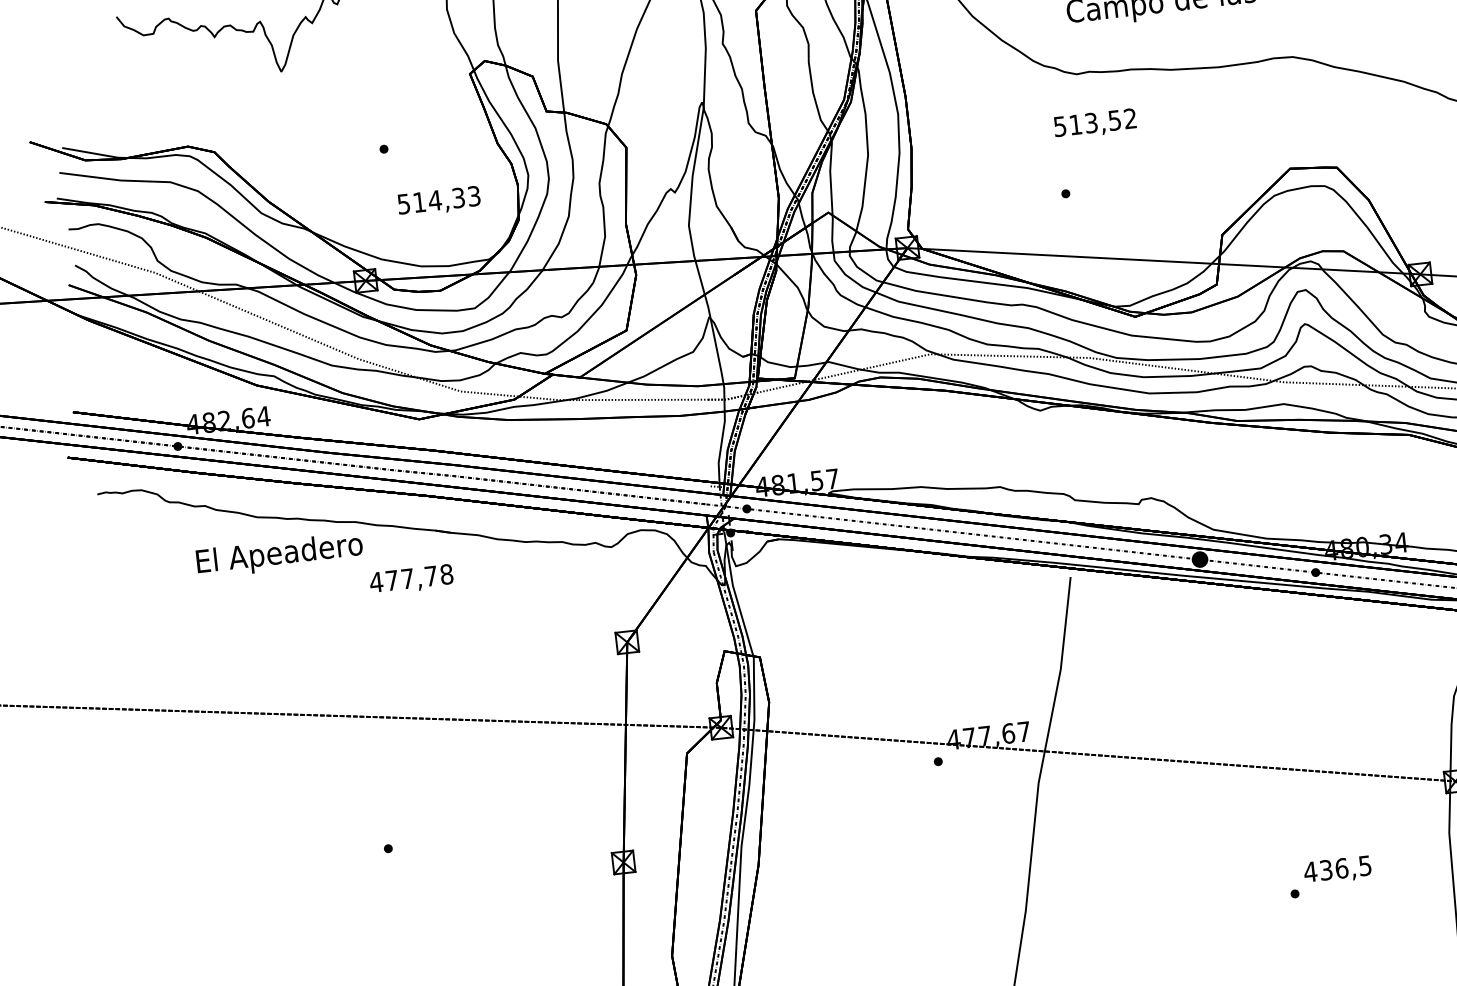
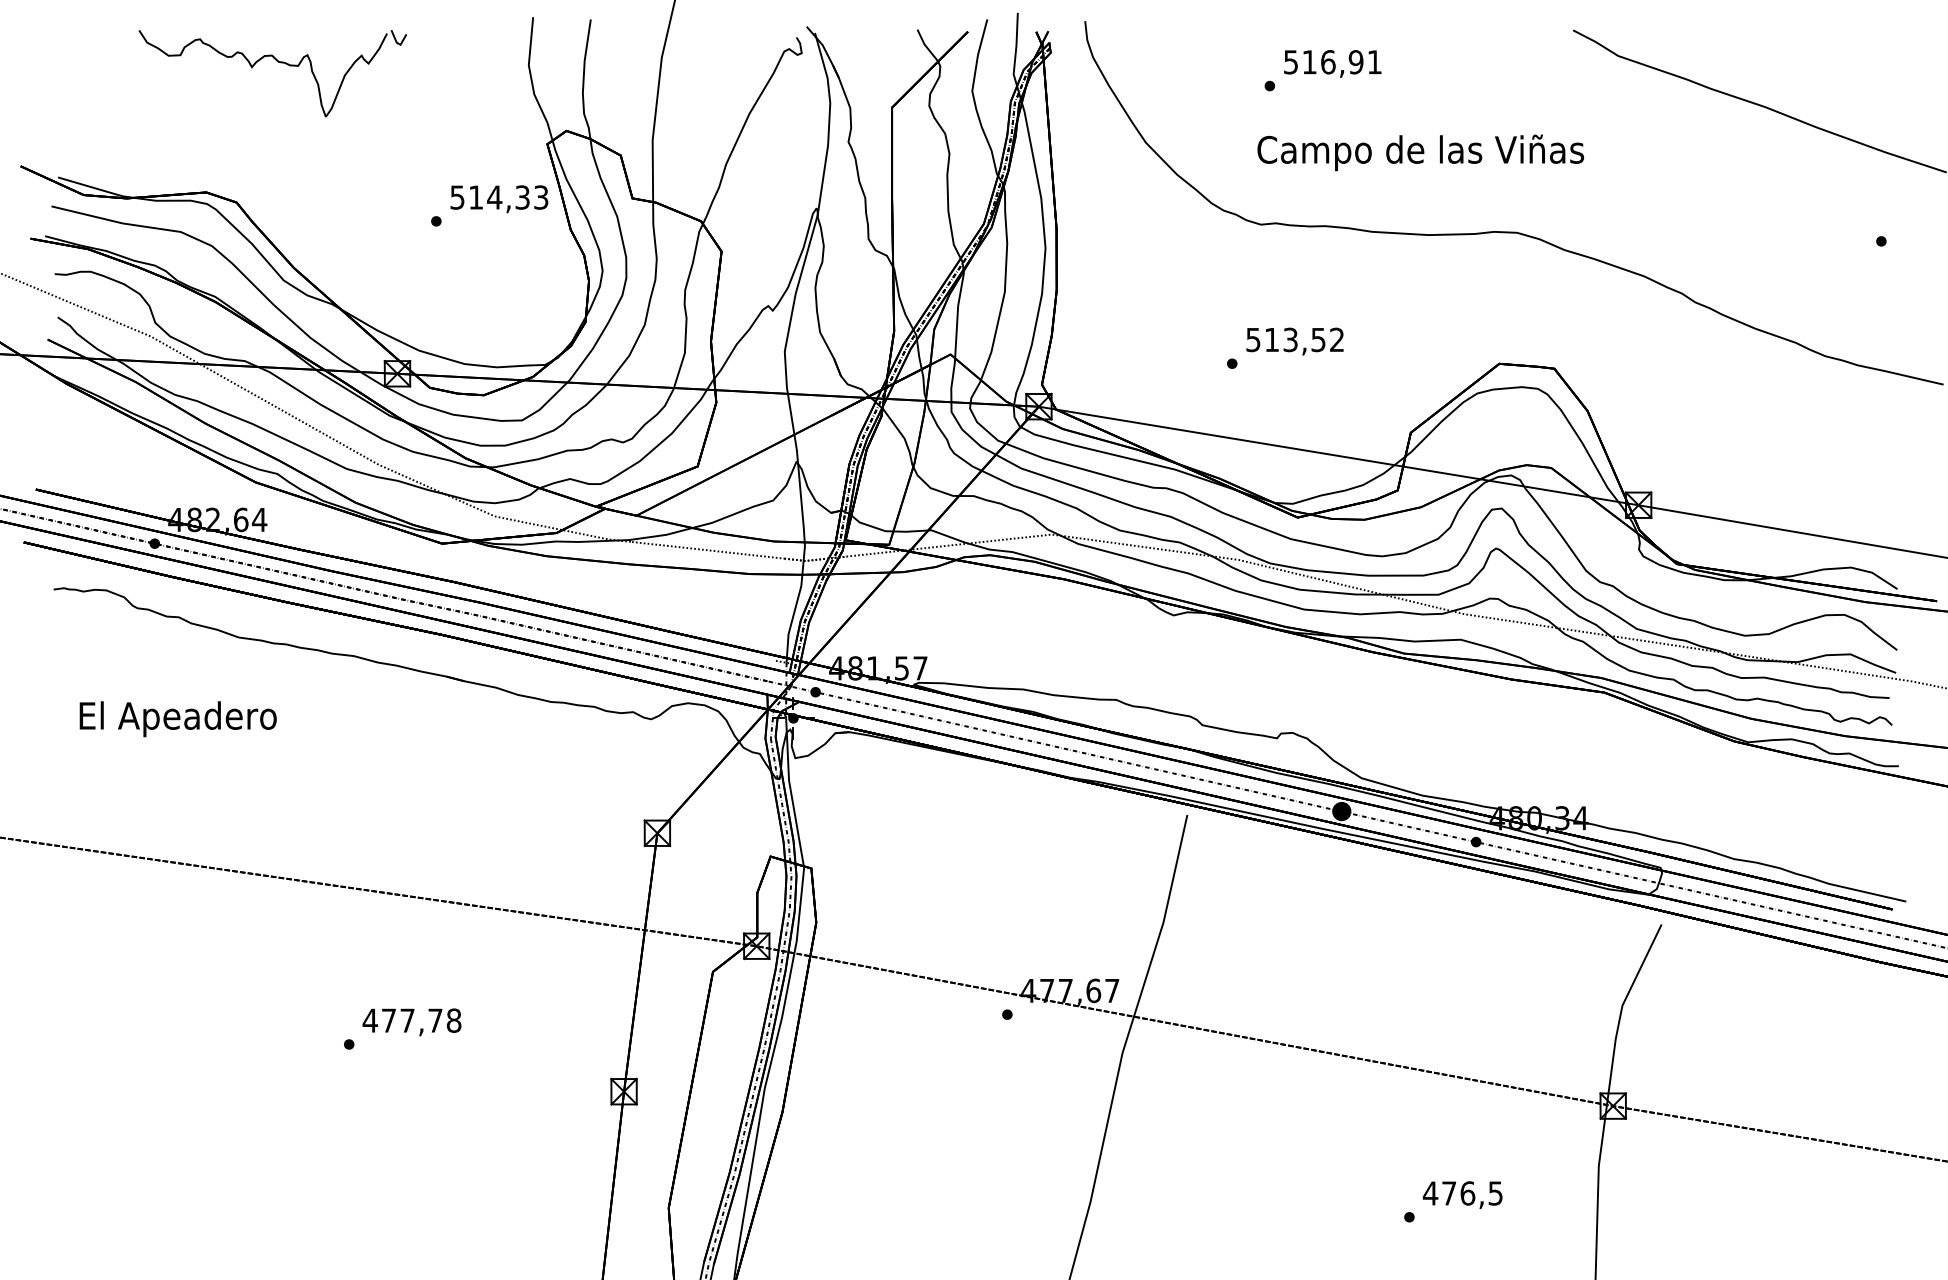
text: (1094, 124) -> (1294, 341), moved
text: (439, 201) -> (499, 199), moved
text: (279, 555) -> (177, 719), moved
text: (411, 579) -> (411, 1022), moved
text: (1326, 870) -> (1449, 1193), 436,5 -> 476,5

